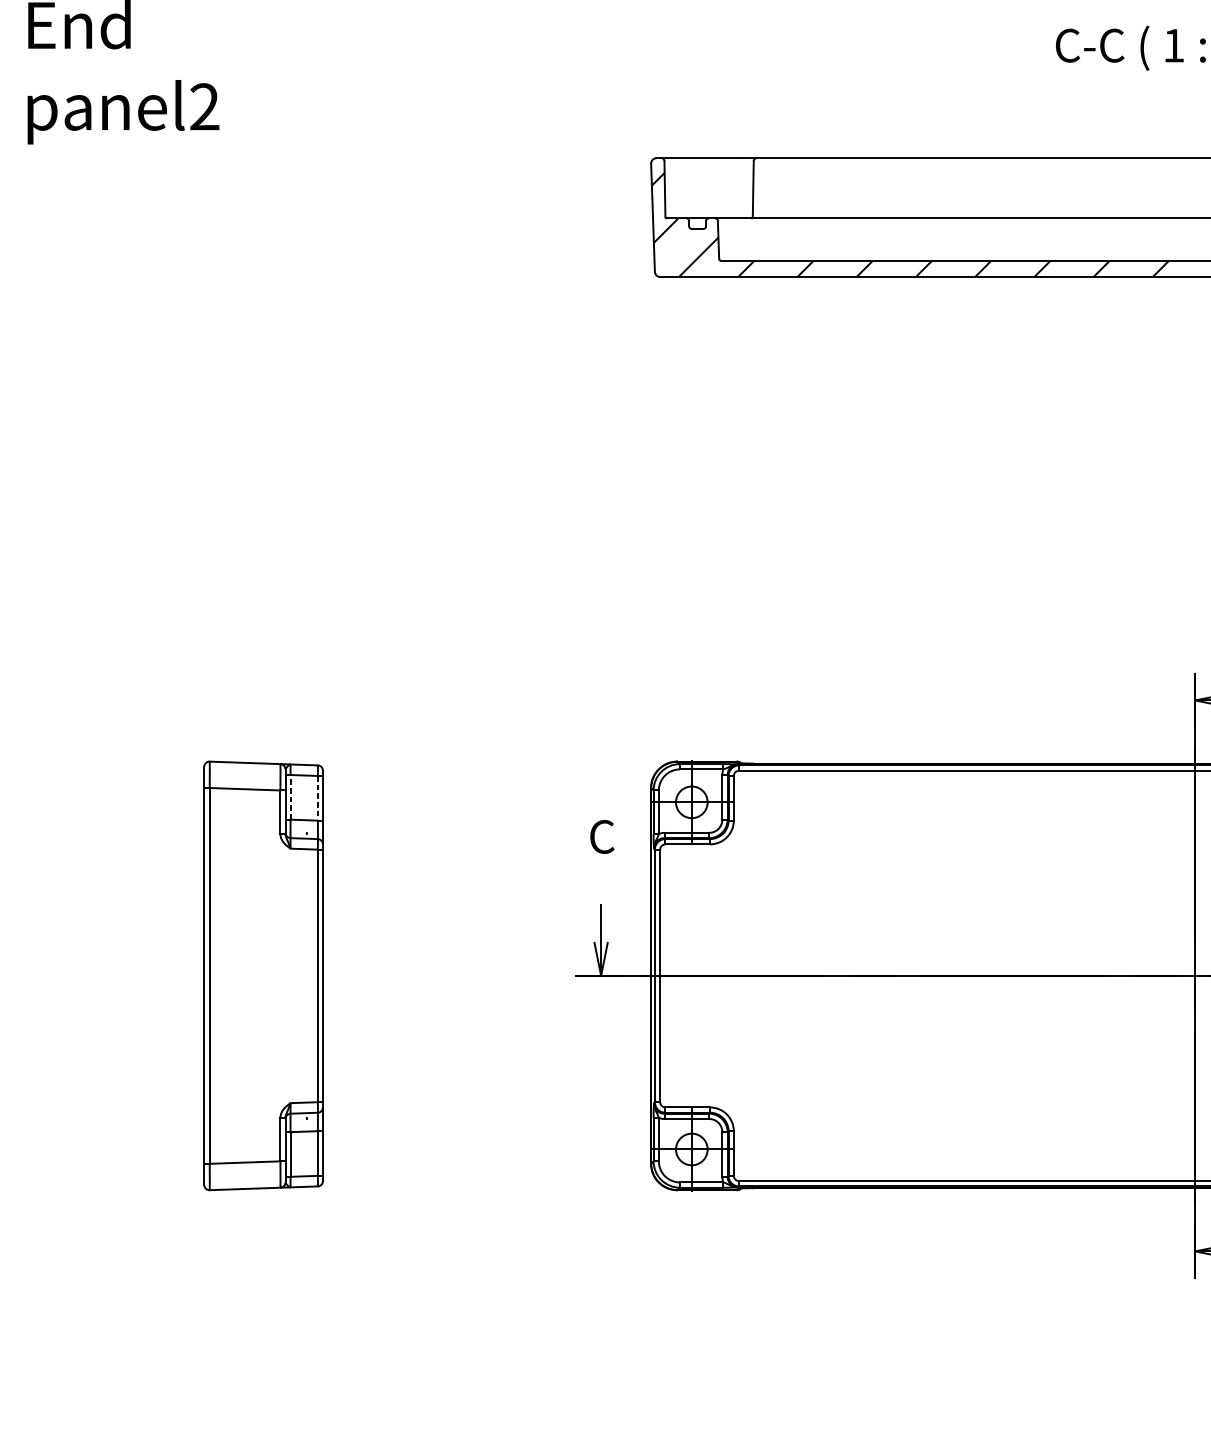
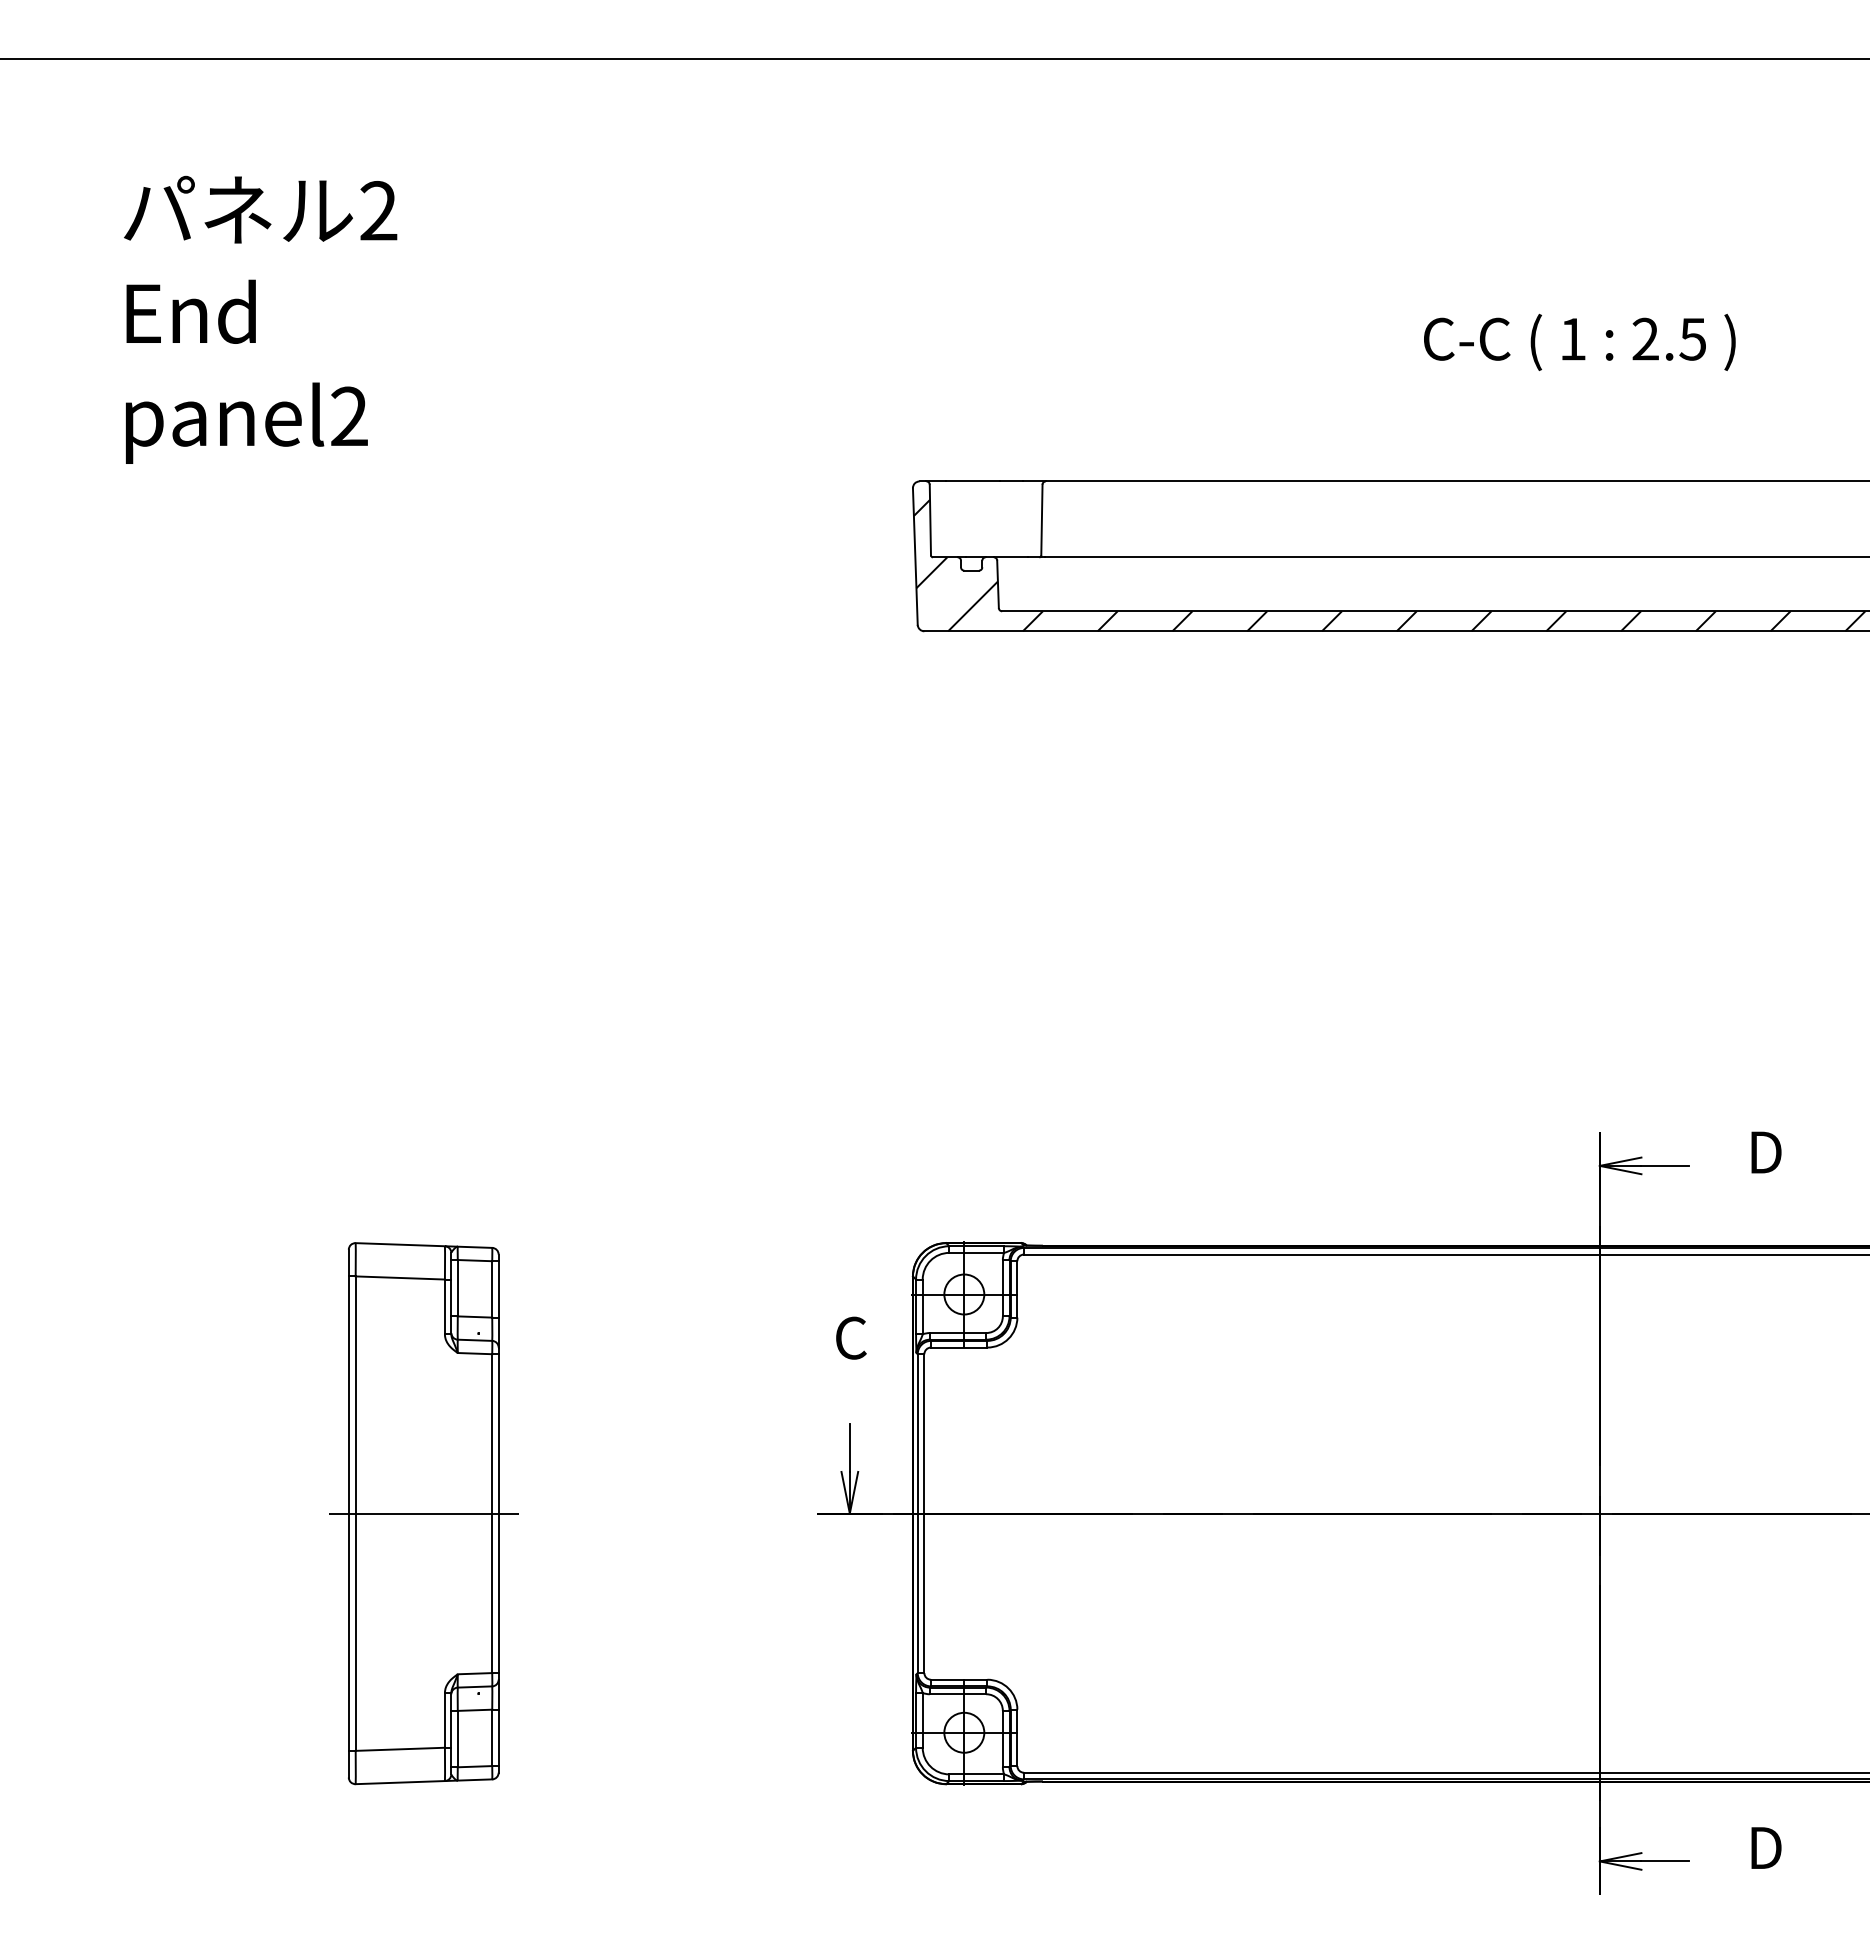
line: (290, 796) -> (457, 1287), dashed -> solid
line: (318, 798) -> (492, 1289), dashed -> solid
line: (263, 975) -> (423, 1513), added

